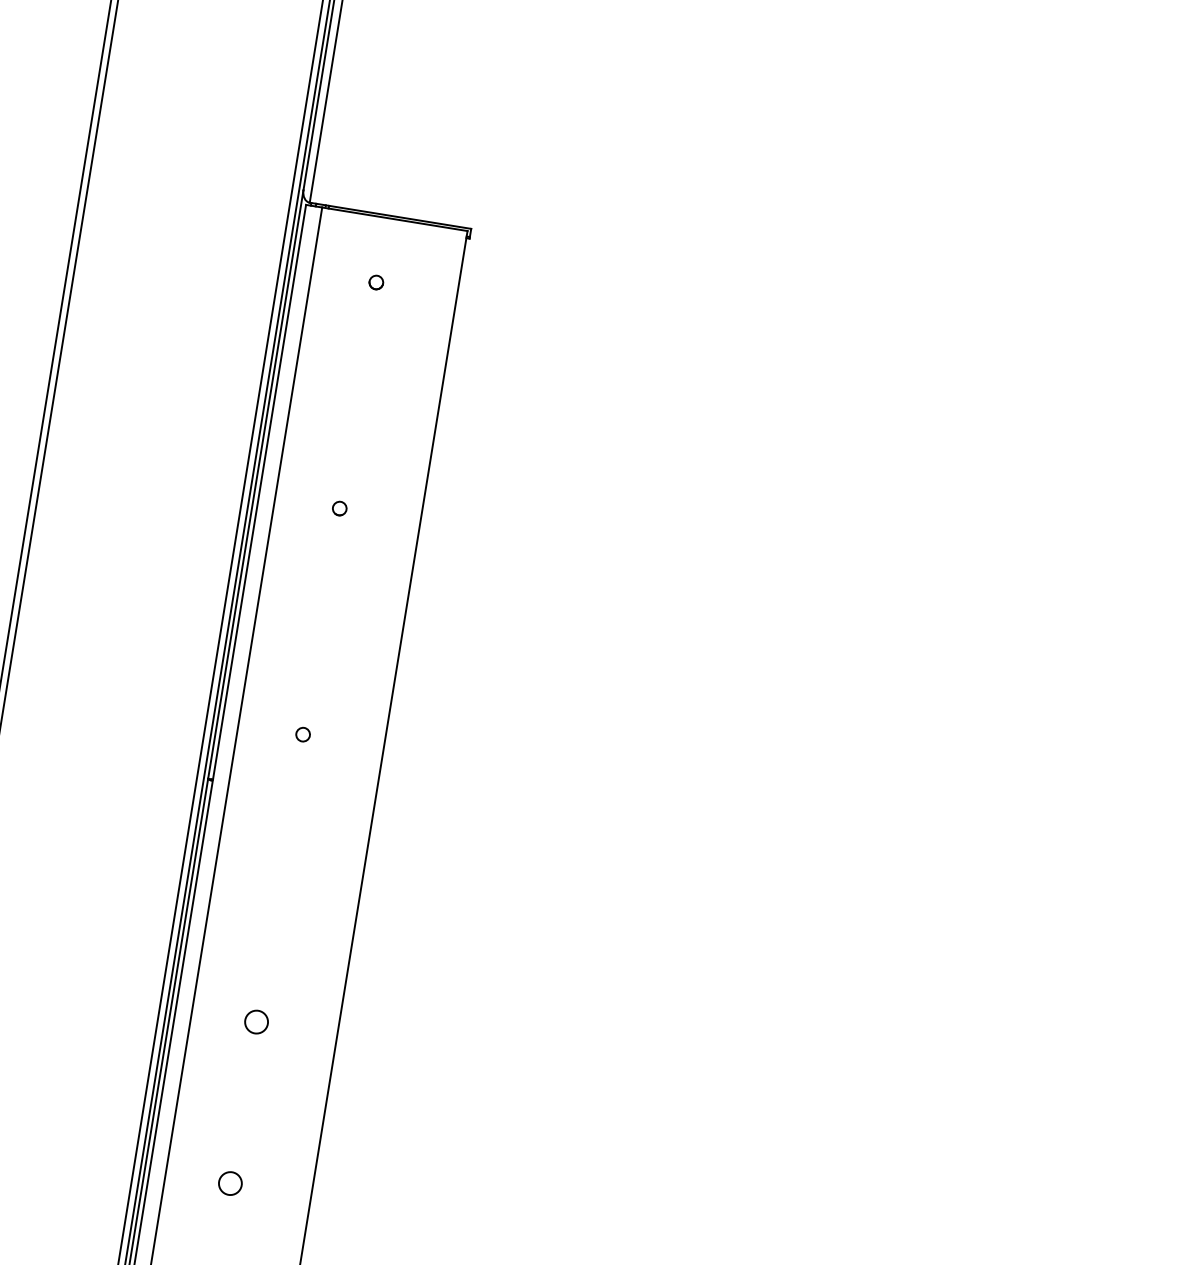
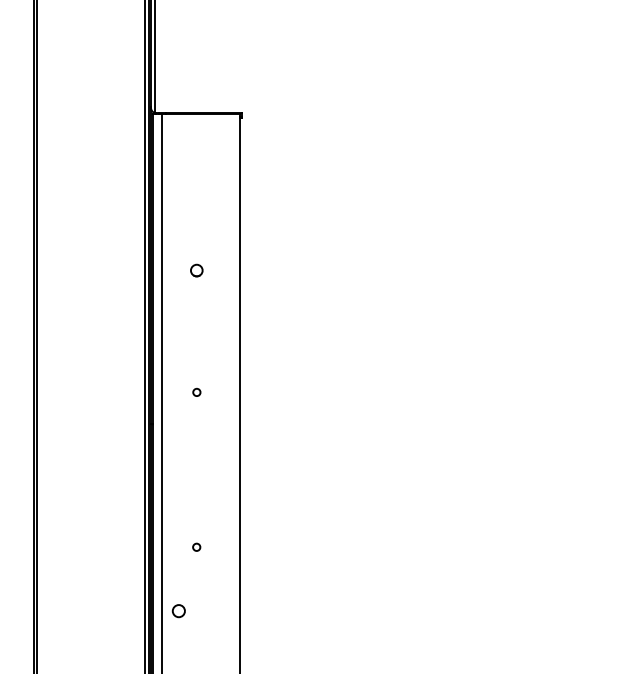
part: (375, 281) -> (196, 148), removed
part: (339, 508) -> (196, 270), size x1.6
circle: (255, 1022) -> (196, 547), size x0.6
circle: (229, 1184) -> (178, 611), moved

